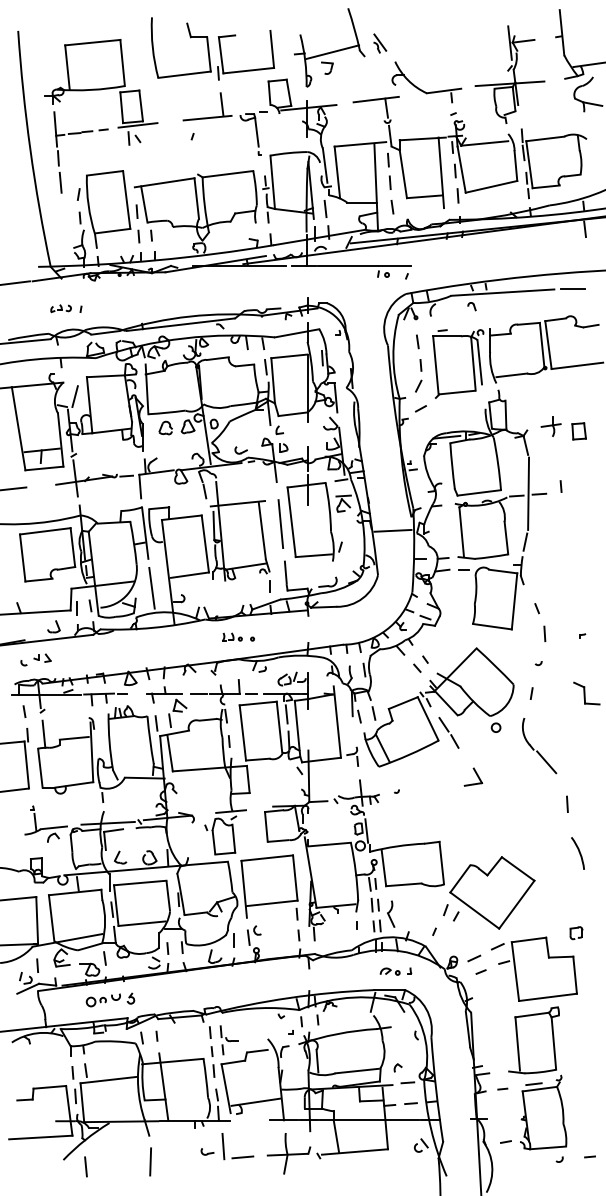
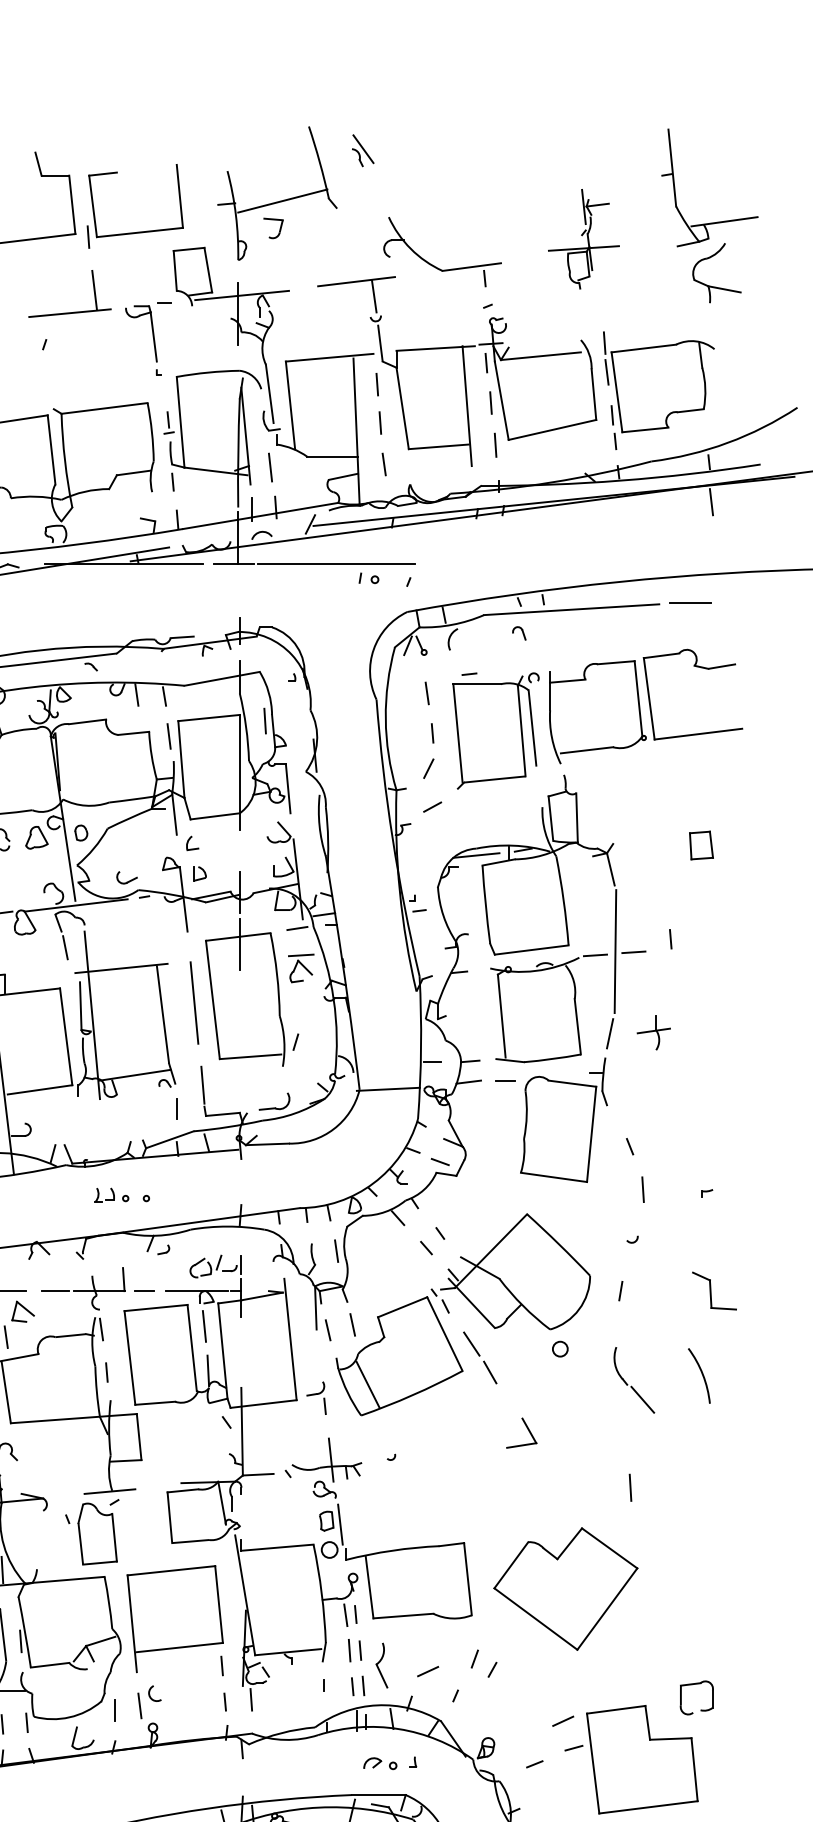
part: (380, 43) -> (363, 150), moved
part: (509, 74) -> (583, 239), size x0.6
part: (550, 426) -> (652, 1032), moved
line: (392, 530) -> (387, 1088), moved
part: (539, 746) -> (634, 1381), size x0.7
line: (567, 803) -> (630, 1486), moved
arc: (578, 852) -> (700, 1374), moved
part: (492, 892) -> (566, 1588), moved
part: (576, 933) -> (696, 1698), size x1.6
line: (474, 958) -> (428, 1671), moved

